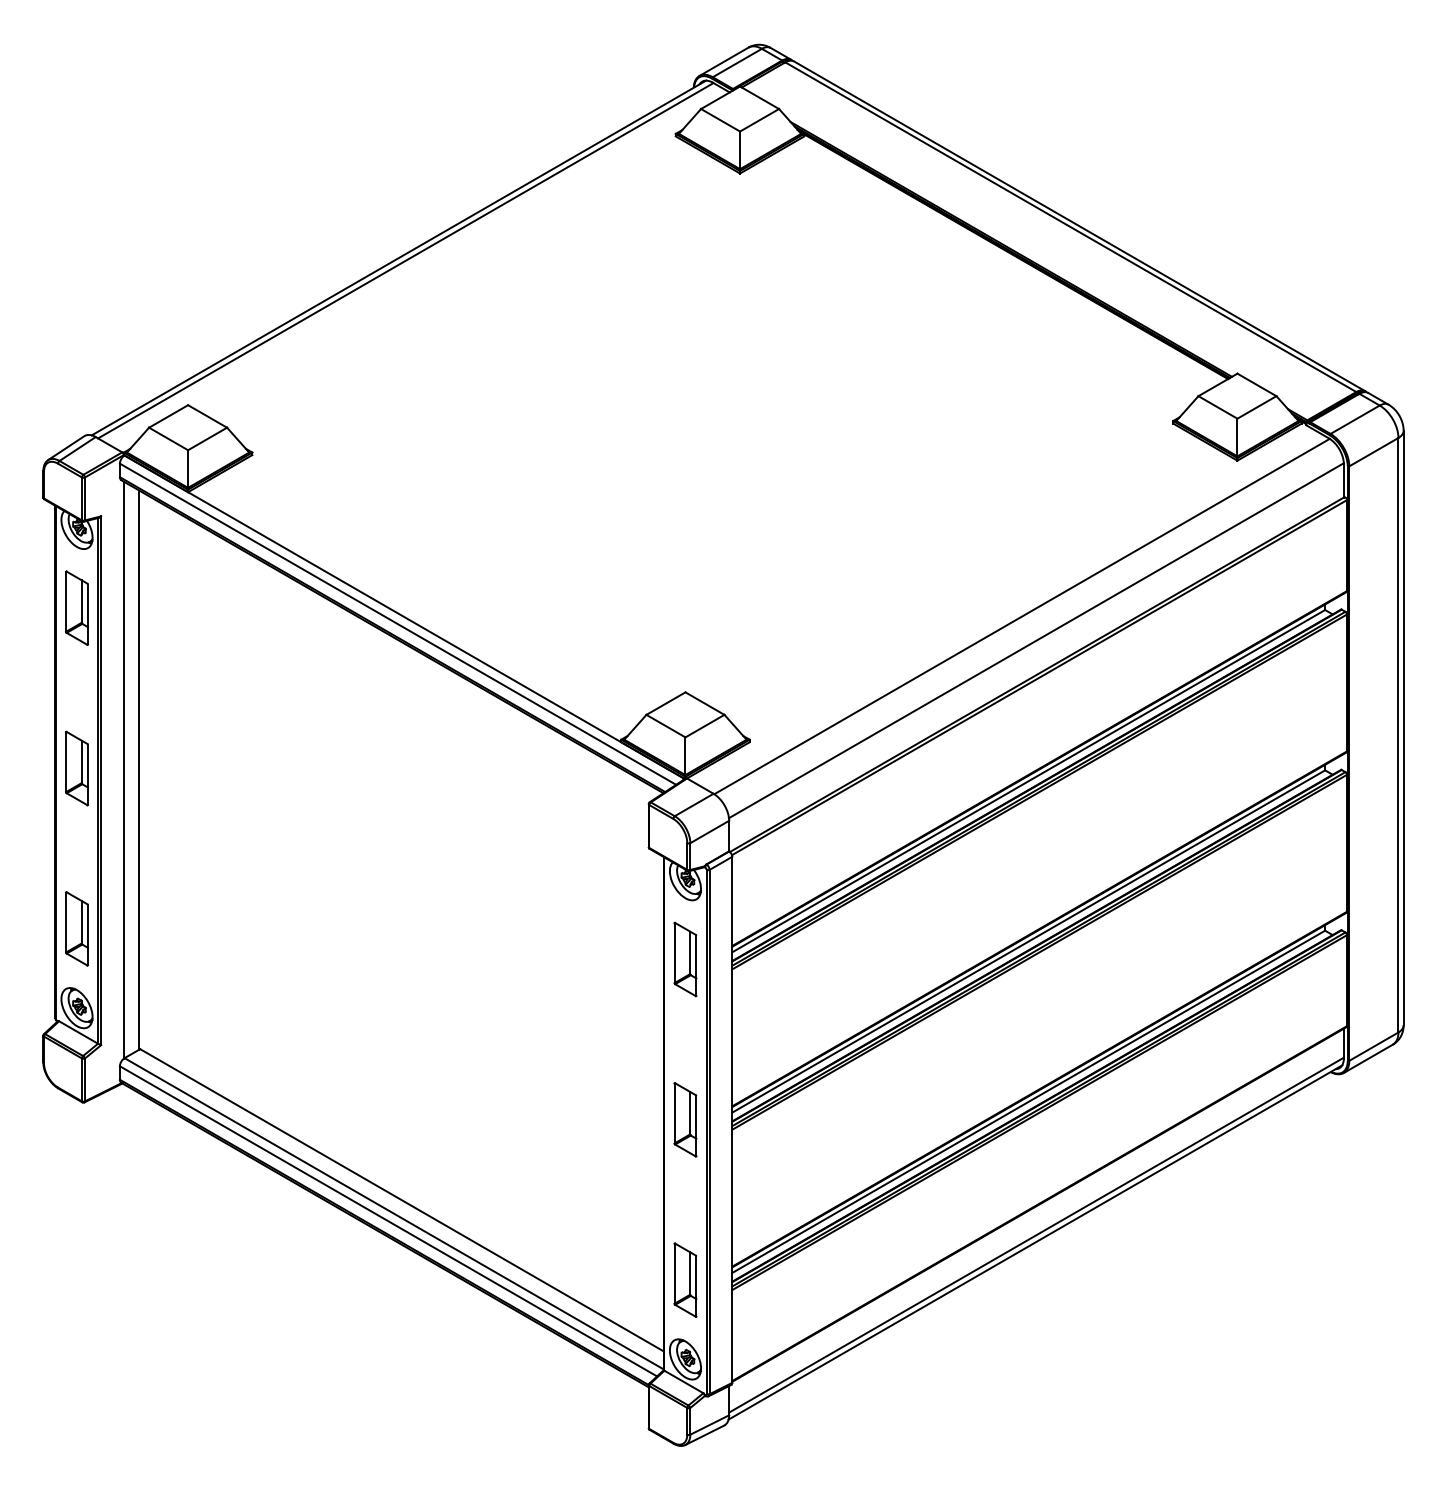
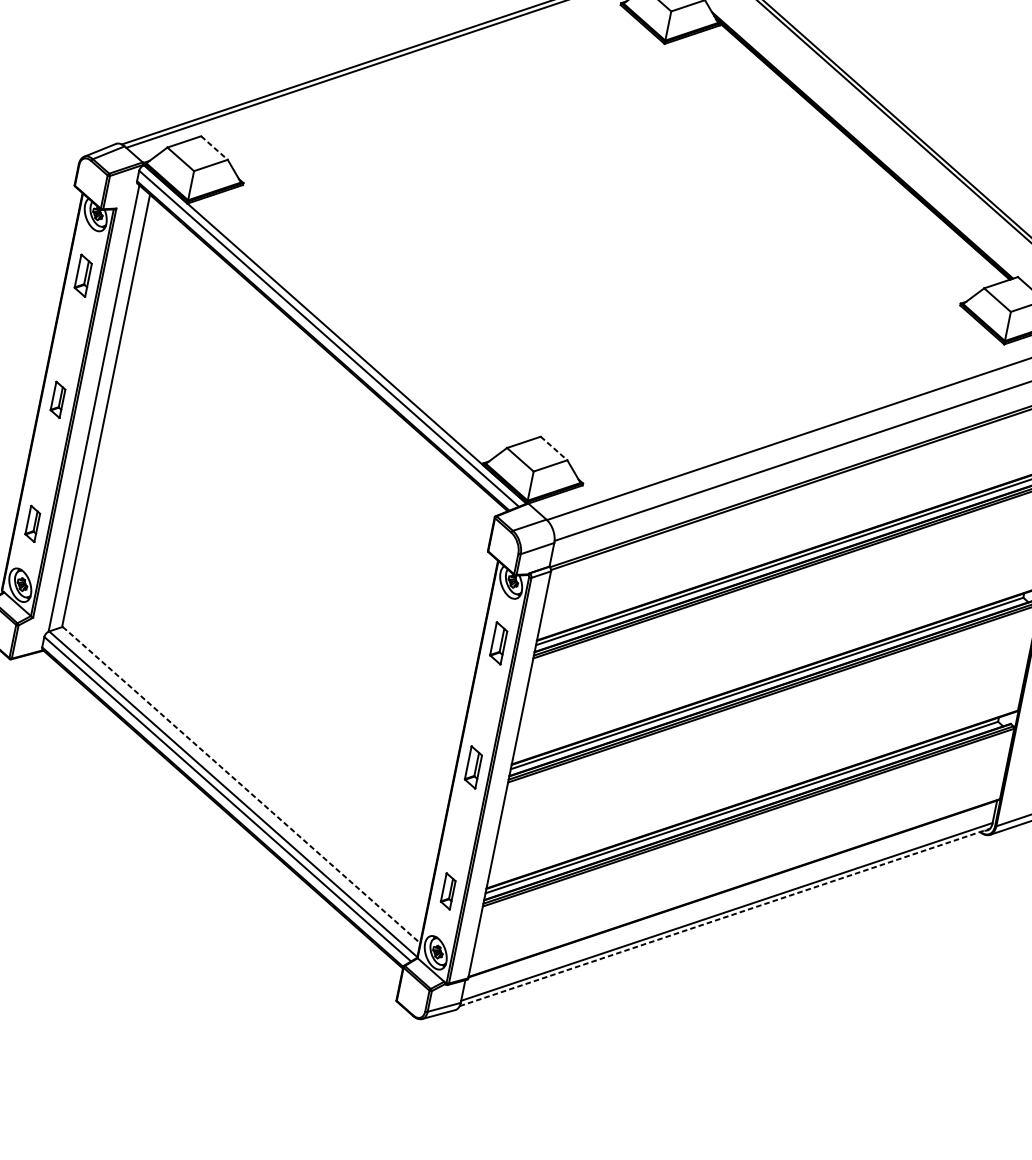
line: (207, 416) -> (214, 148), solid -> dashed
part: (76, 607) -> (82, 275), size x0.7
line: (704, 703) -> (553, 448), solid -> dashed
part: (76, 768) -> (57, 399), size x0.6
part: (76, 928) -> (32, 523), size x0.6
part: (685, 959) -> (498, 643), size x0.7
part: (685, 1119) -> (473, 767), size x0.7
line: (402, 1200) -> (241, 785), solid -> dashed
line: (1035, 1242) -> (724, 917), solid -> dashed
part: (685, 1279) -> (448, 890), size x0.6

